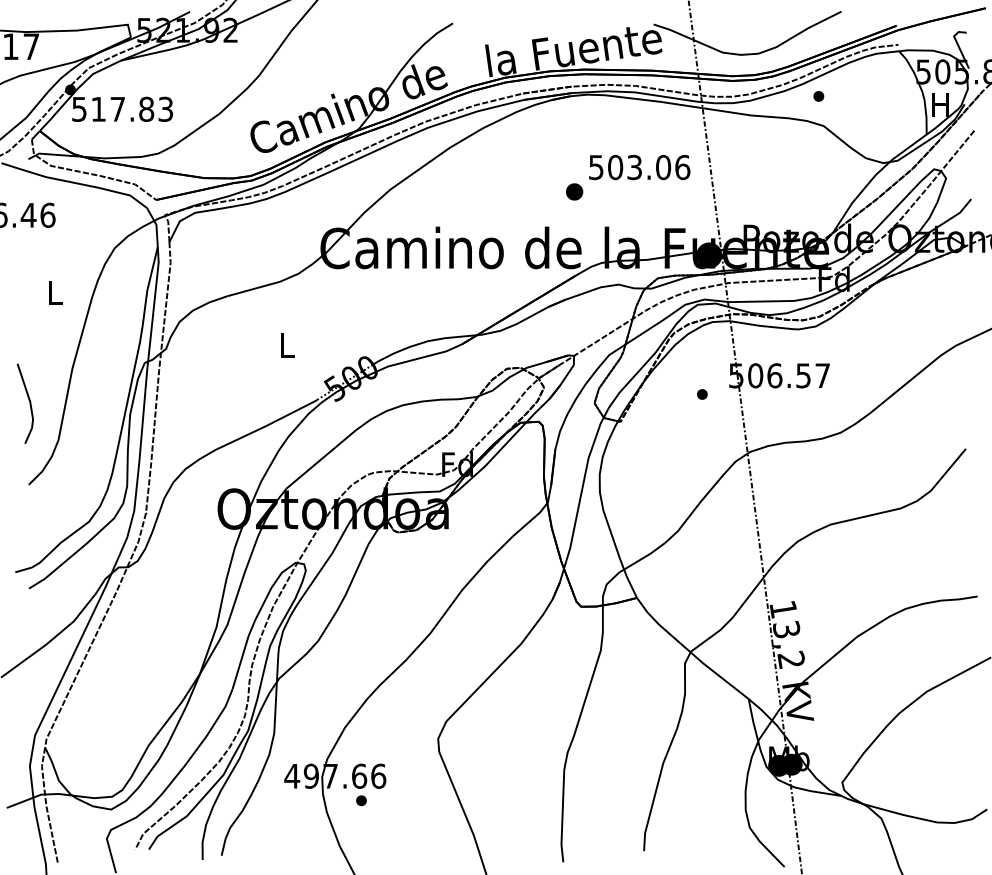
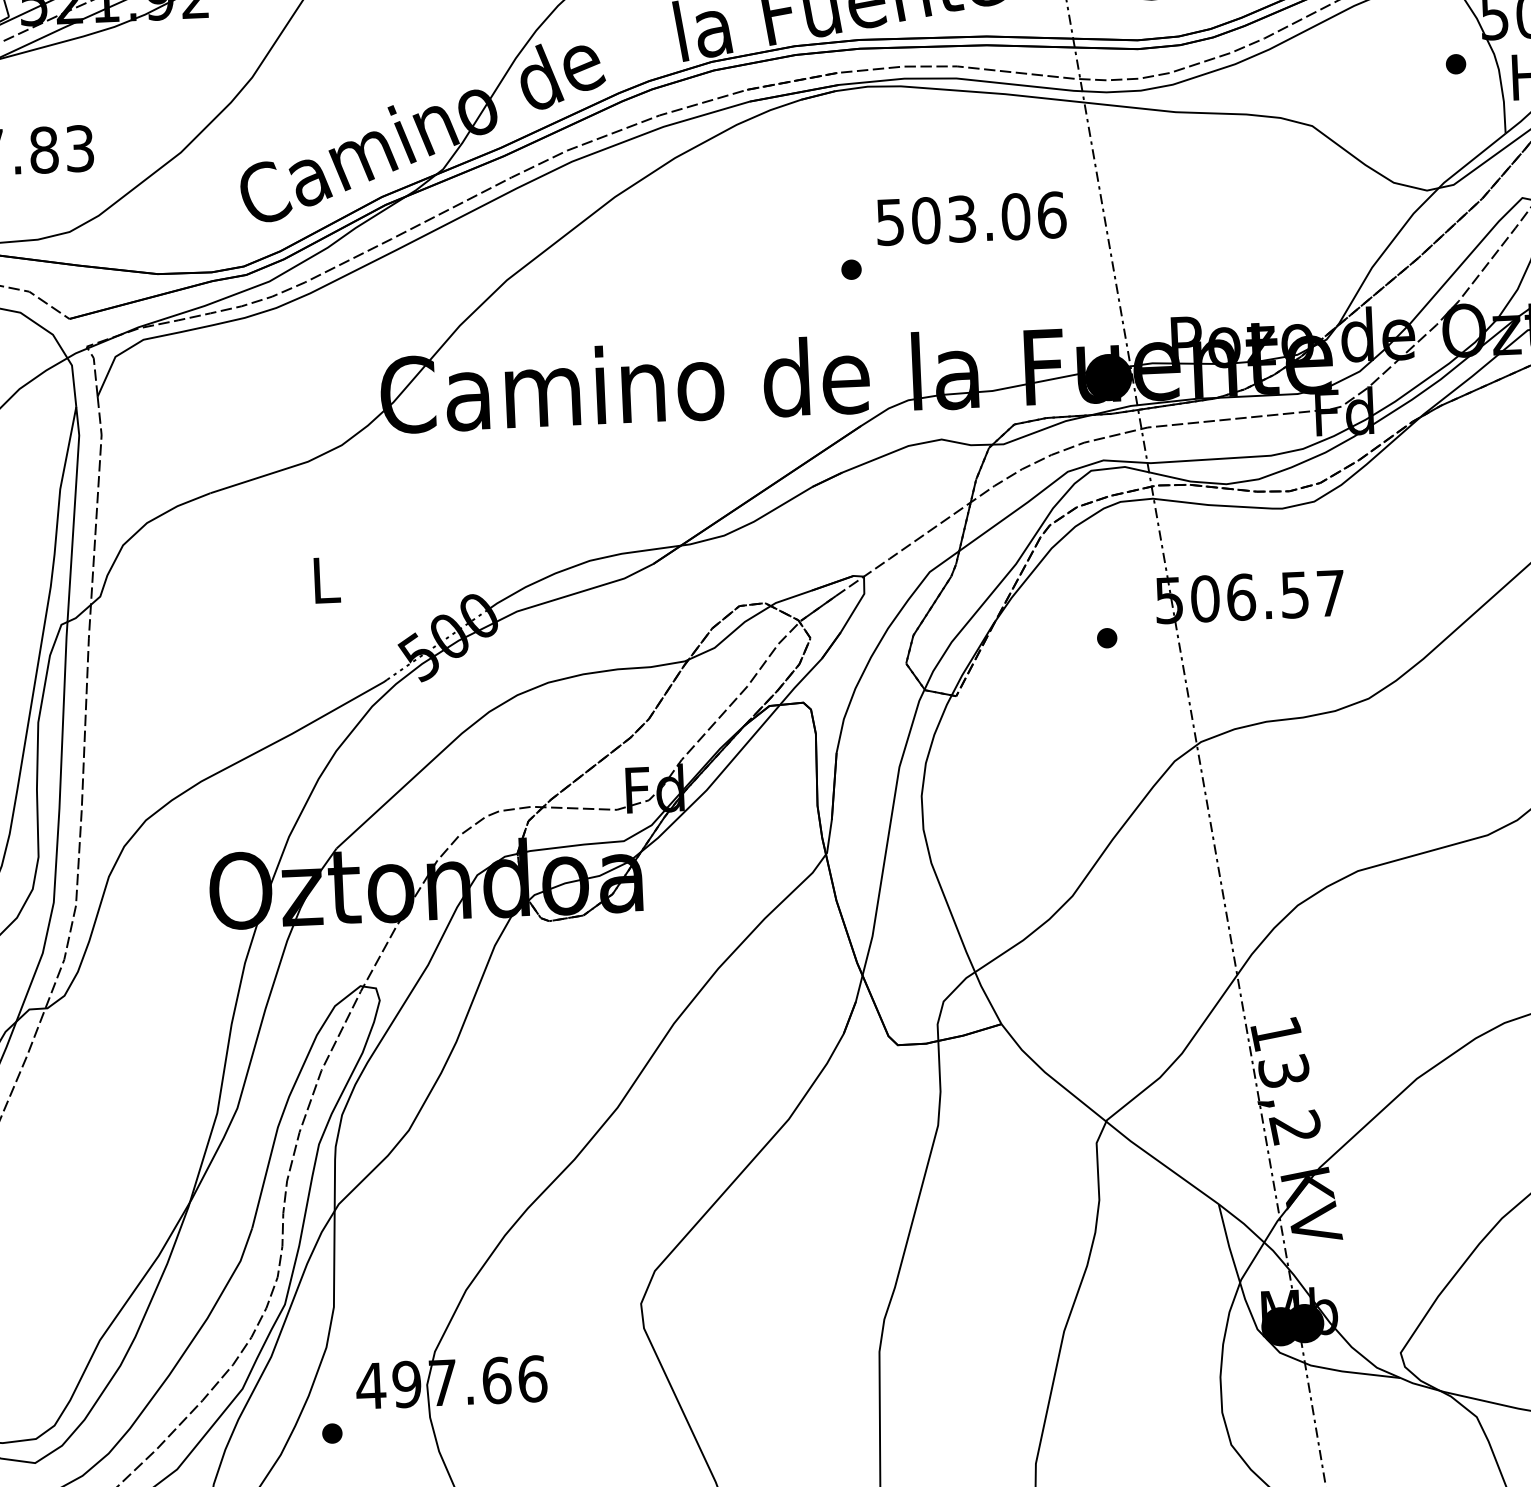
part: (818, 96) -> (1455, 64), moved
part: (574, 191) -> (851, 268), size x0.62
part: (361, 800) -> (332, 1433), moved

